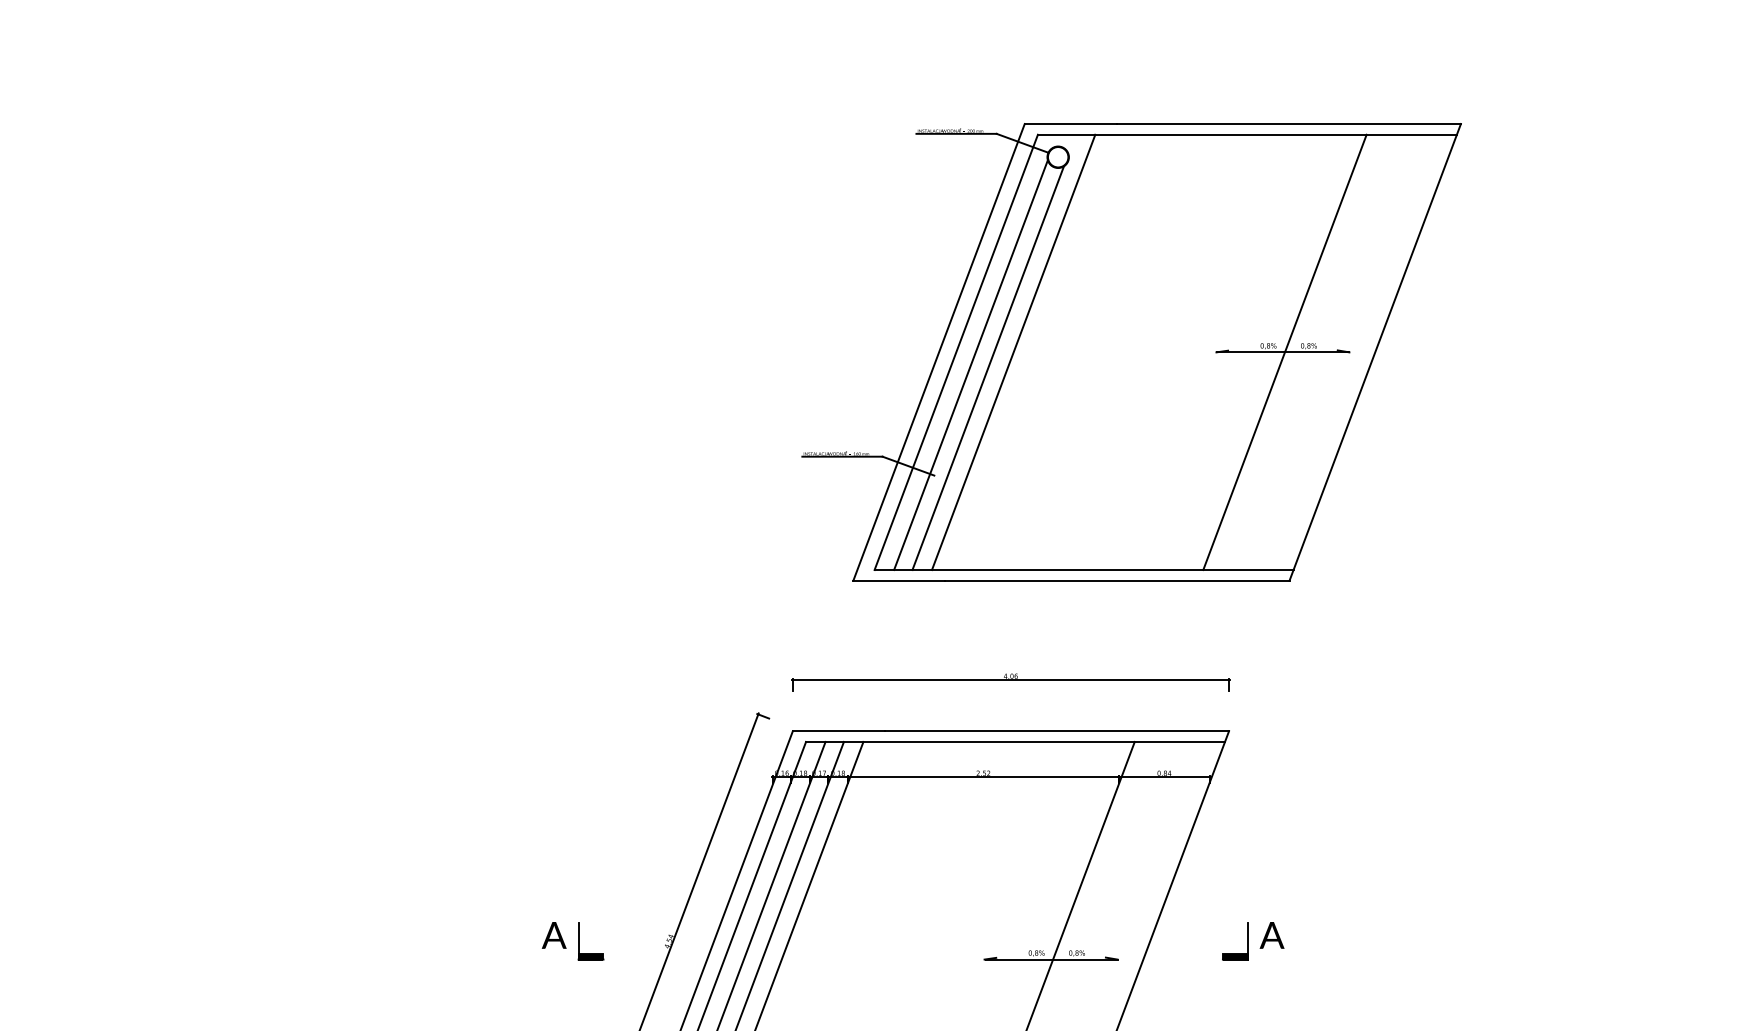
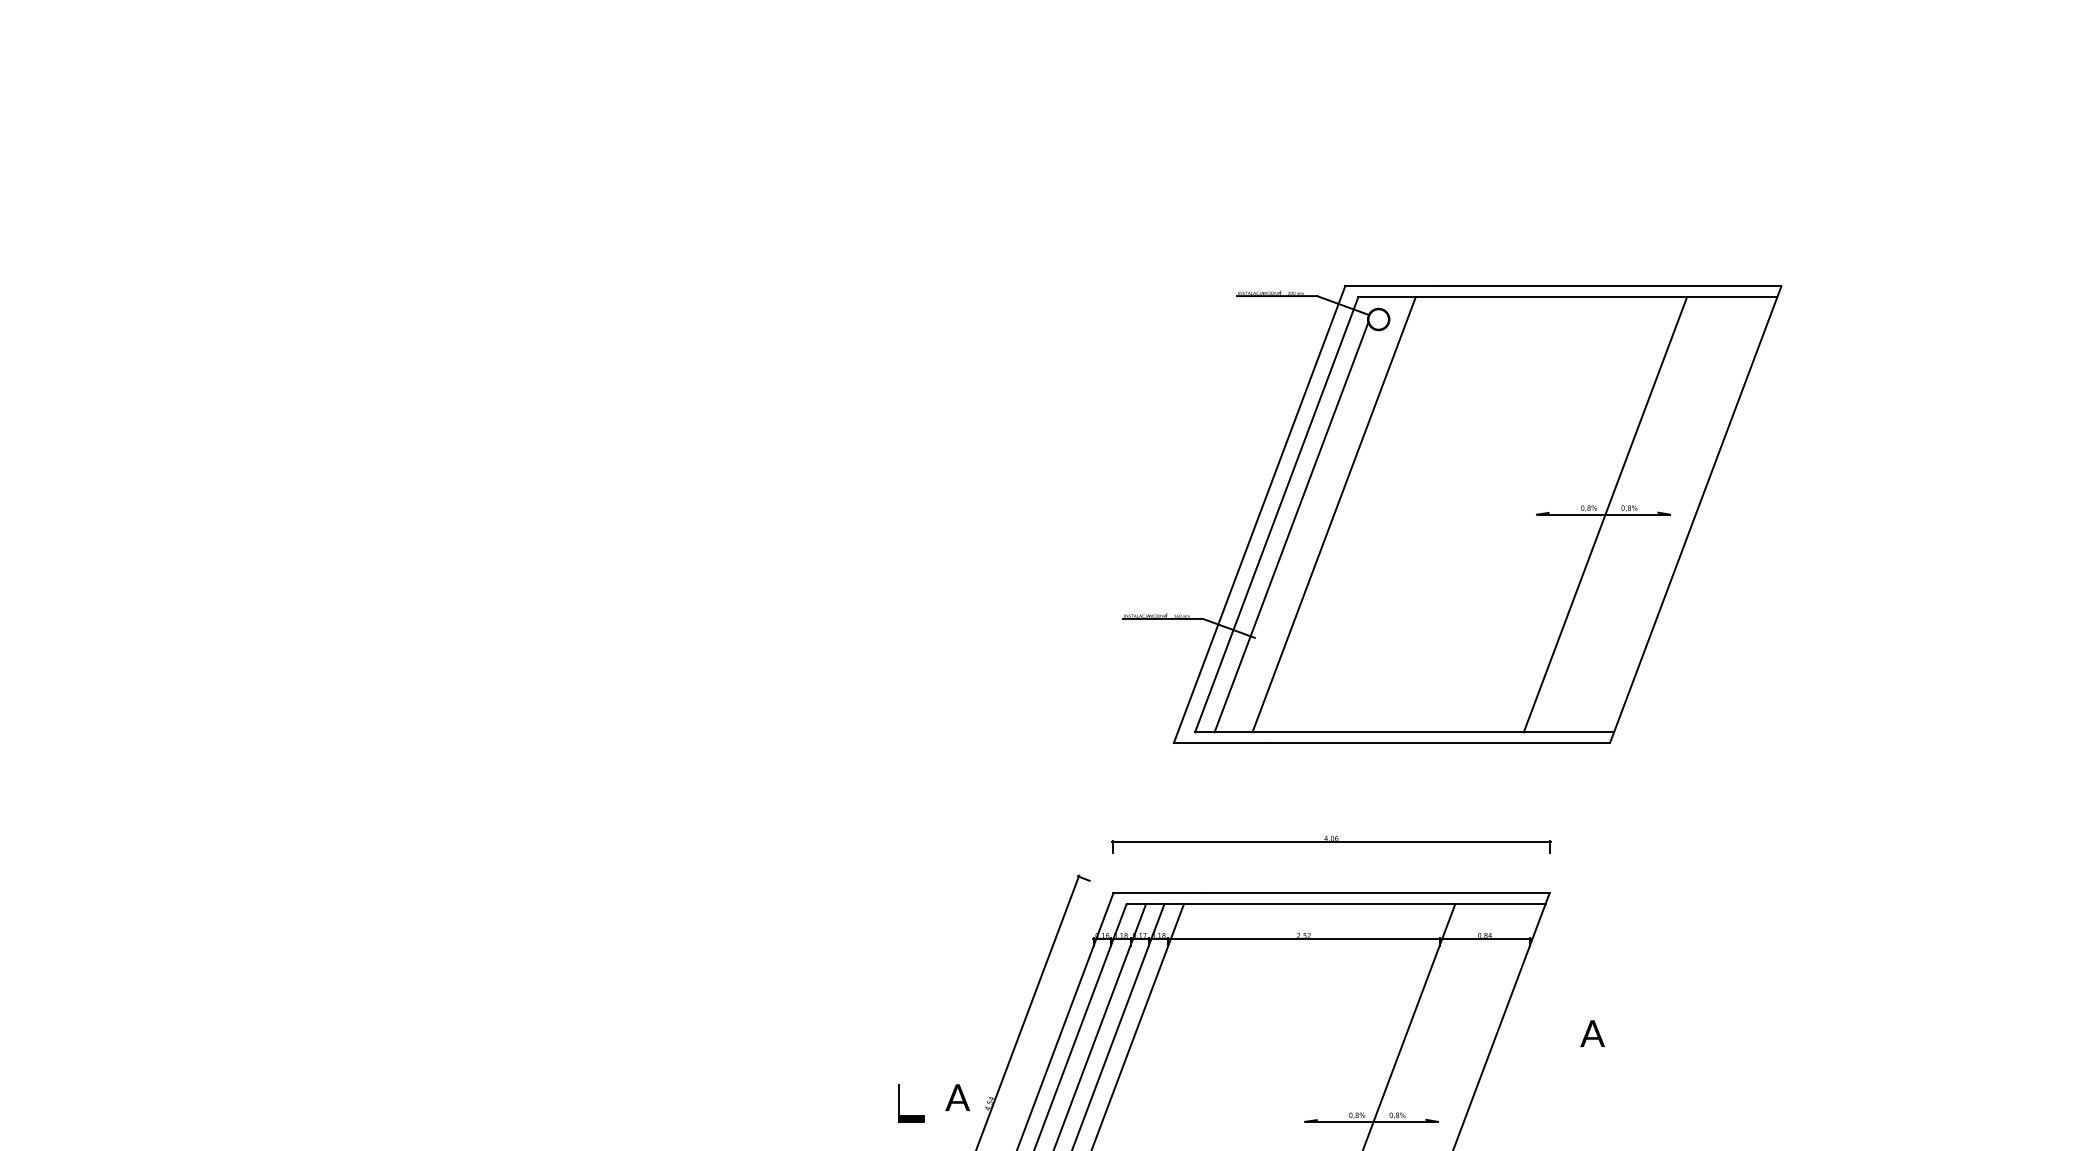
line: (987, 368) -> (1308, 530), removed
text: (553, 935) -> (957, 1097), moved
text: (1271, 935) -> (1592, 1033), moved
part: (1246, 941) -> (1567, 1103), removed

